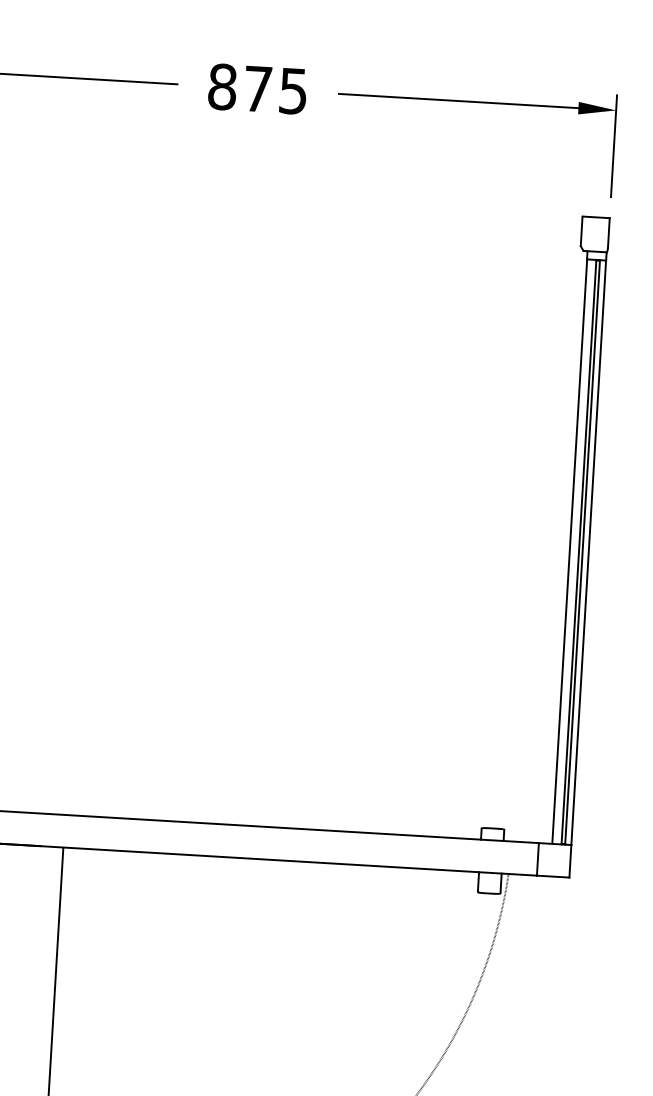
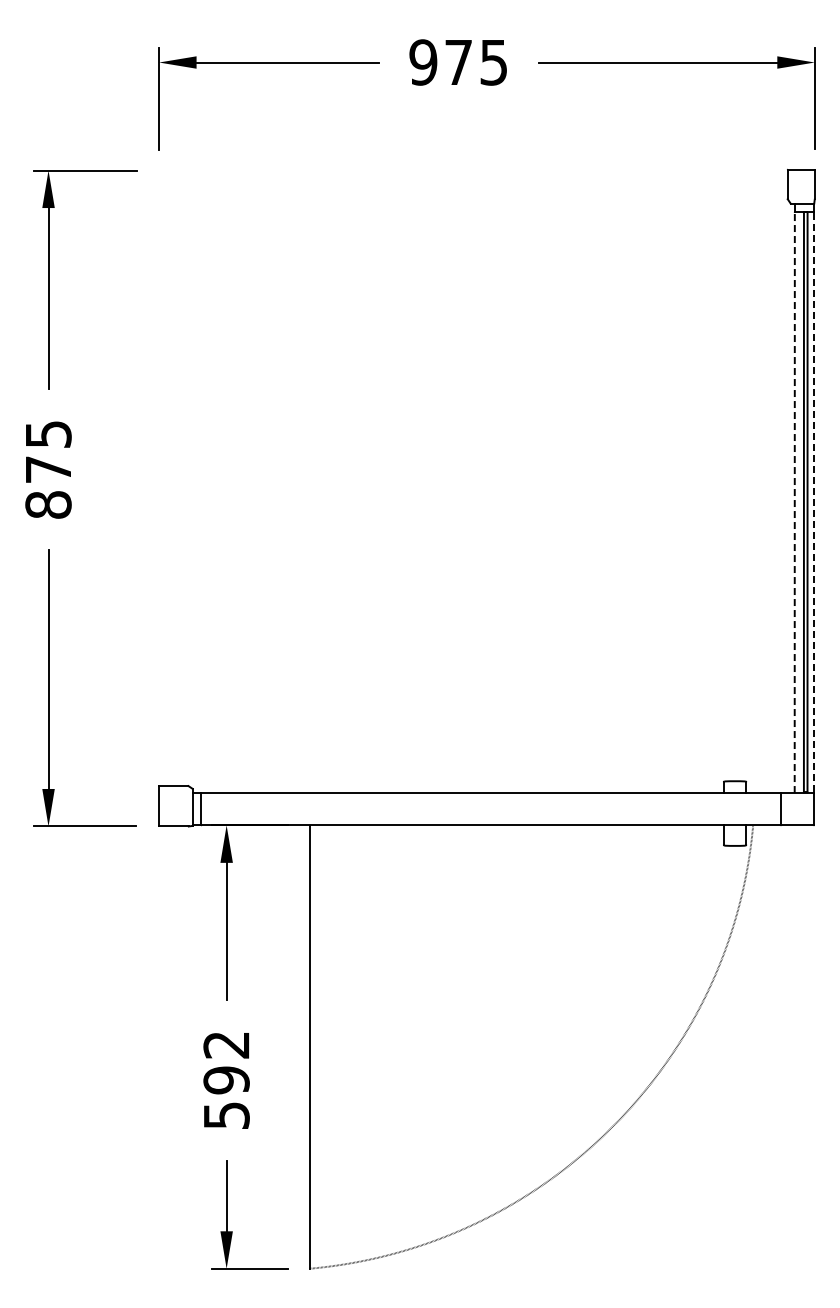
text: (222, 86) -> (423, 62), 875 -> 975
line: (569, 552) -> (794, 503), solid -> dashed
line: (588, 553) -> (813, 503), solid -> dashed

